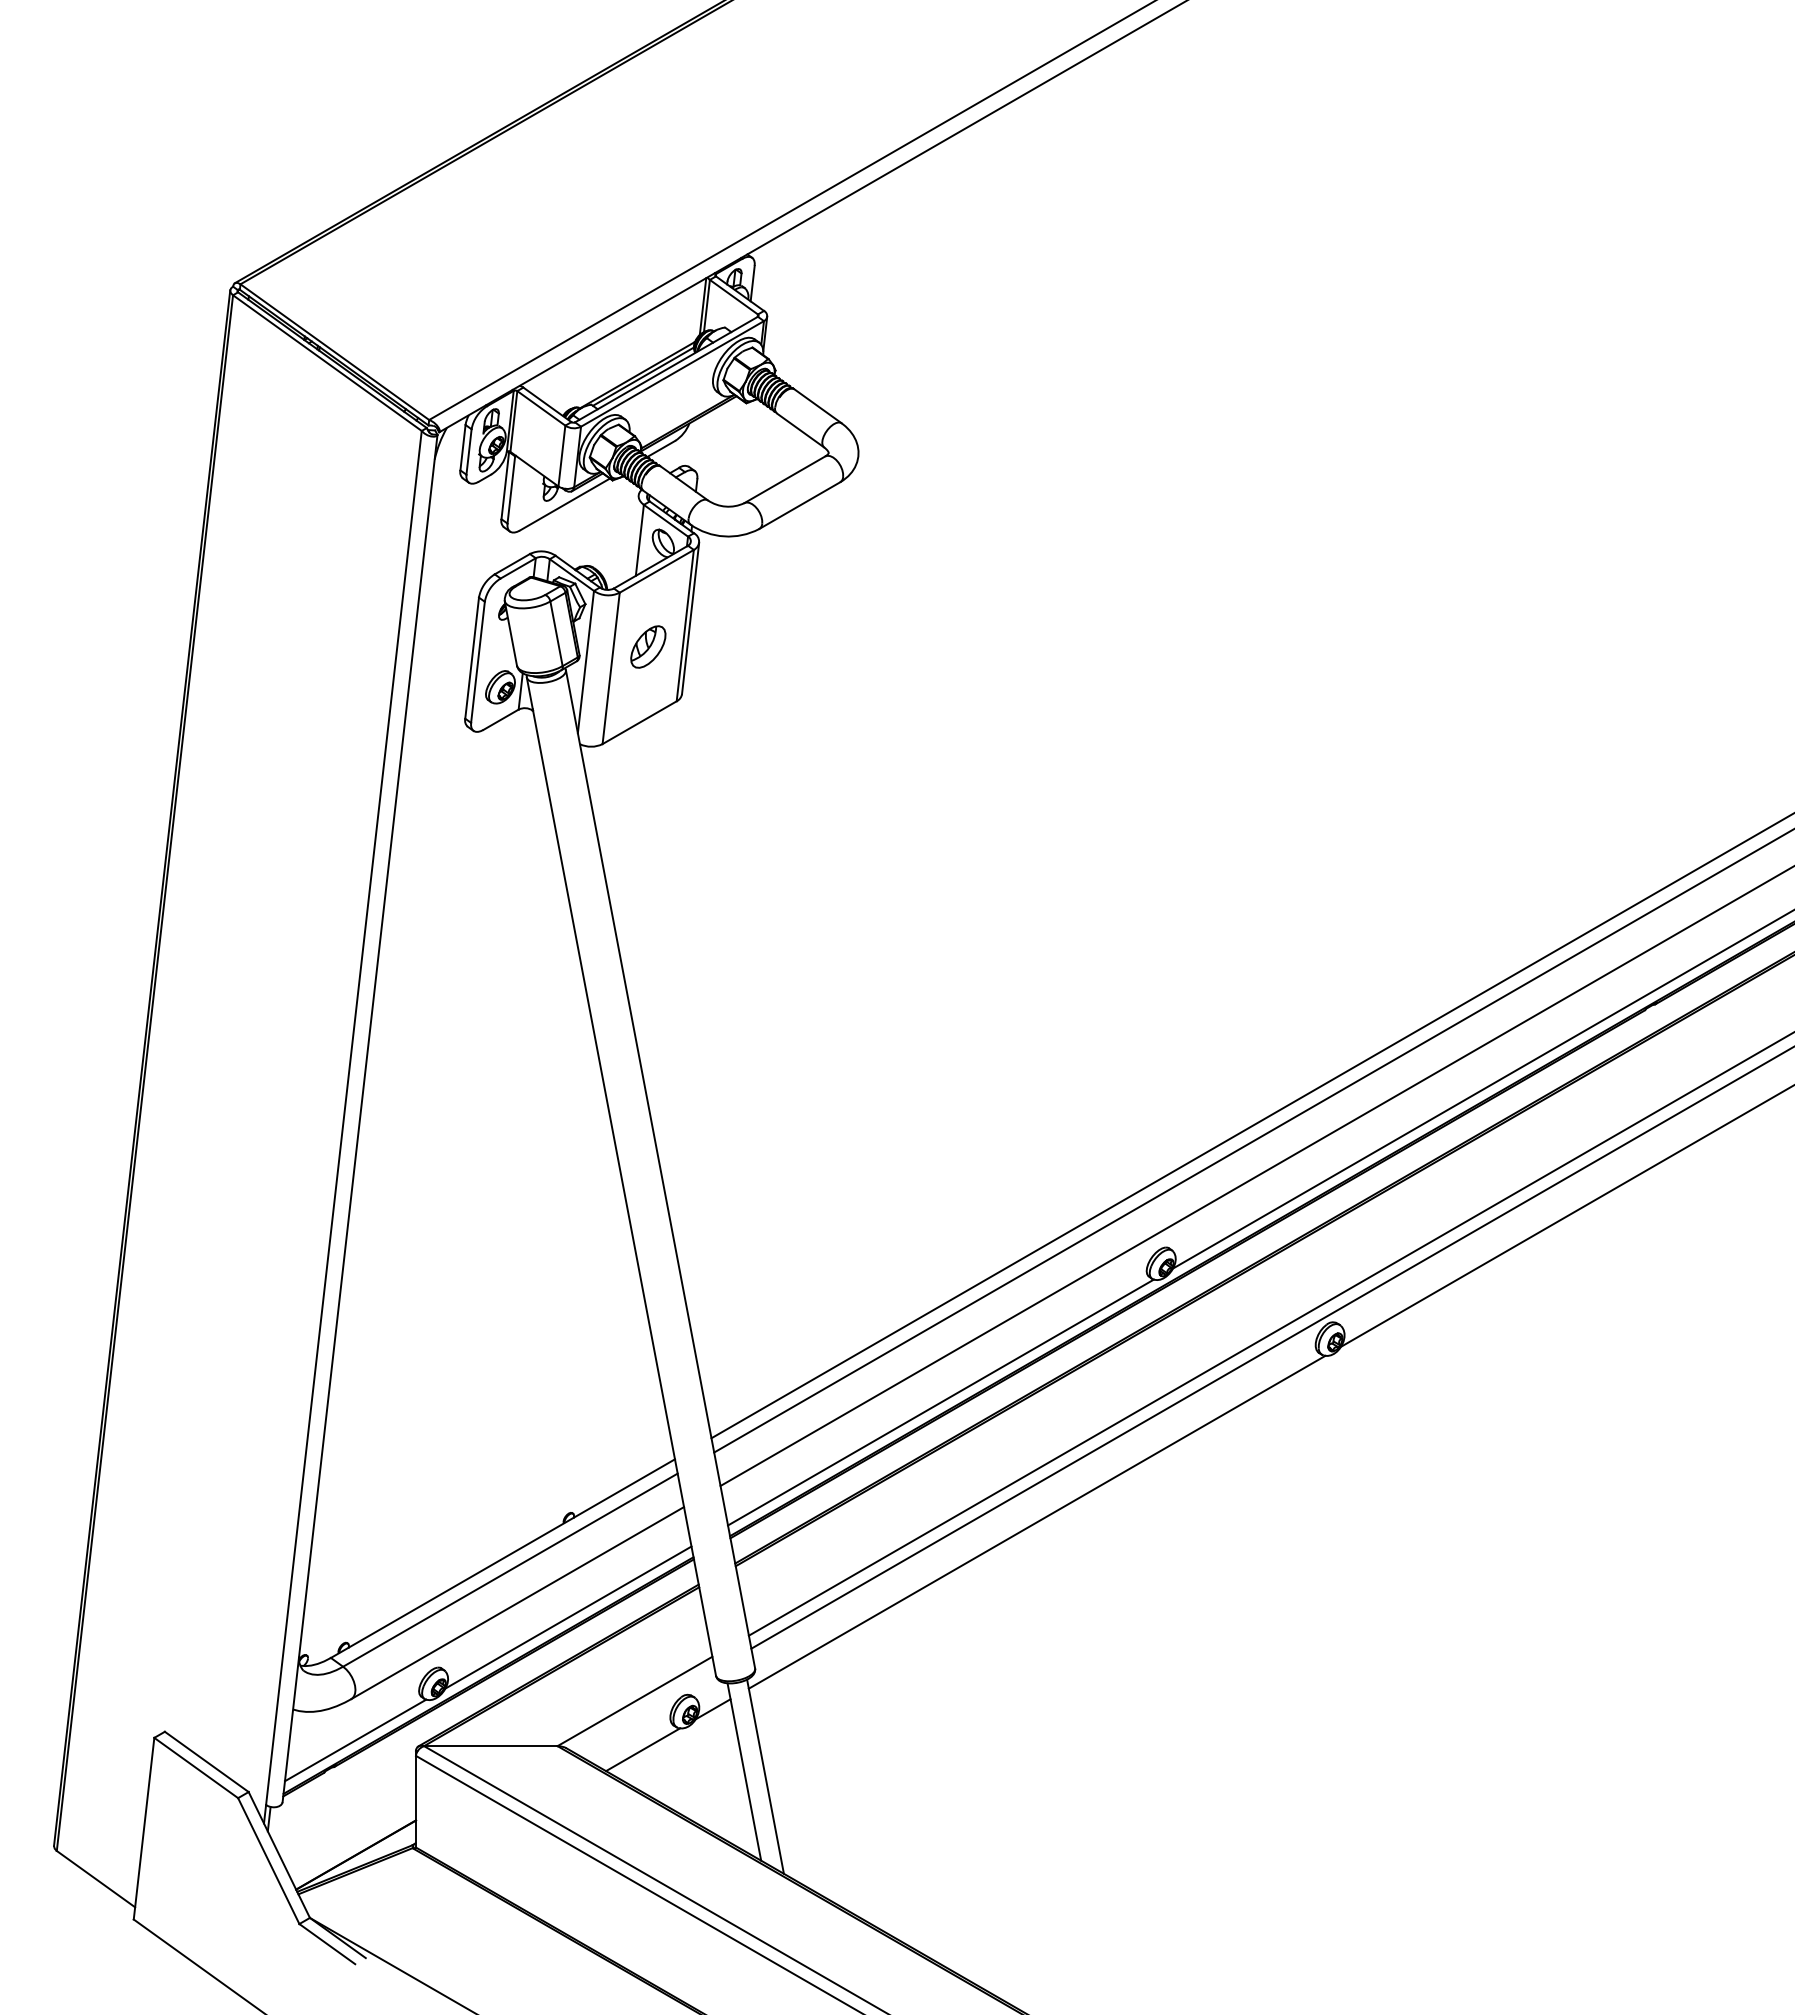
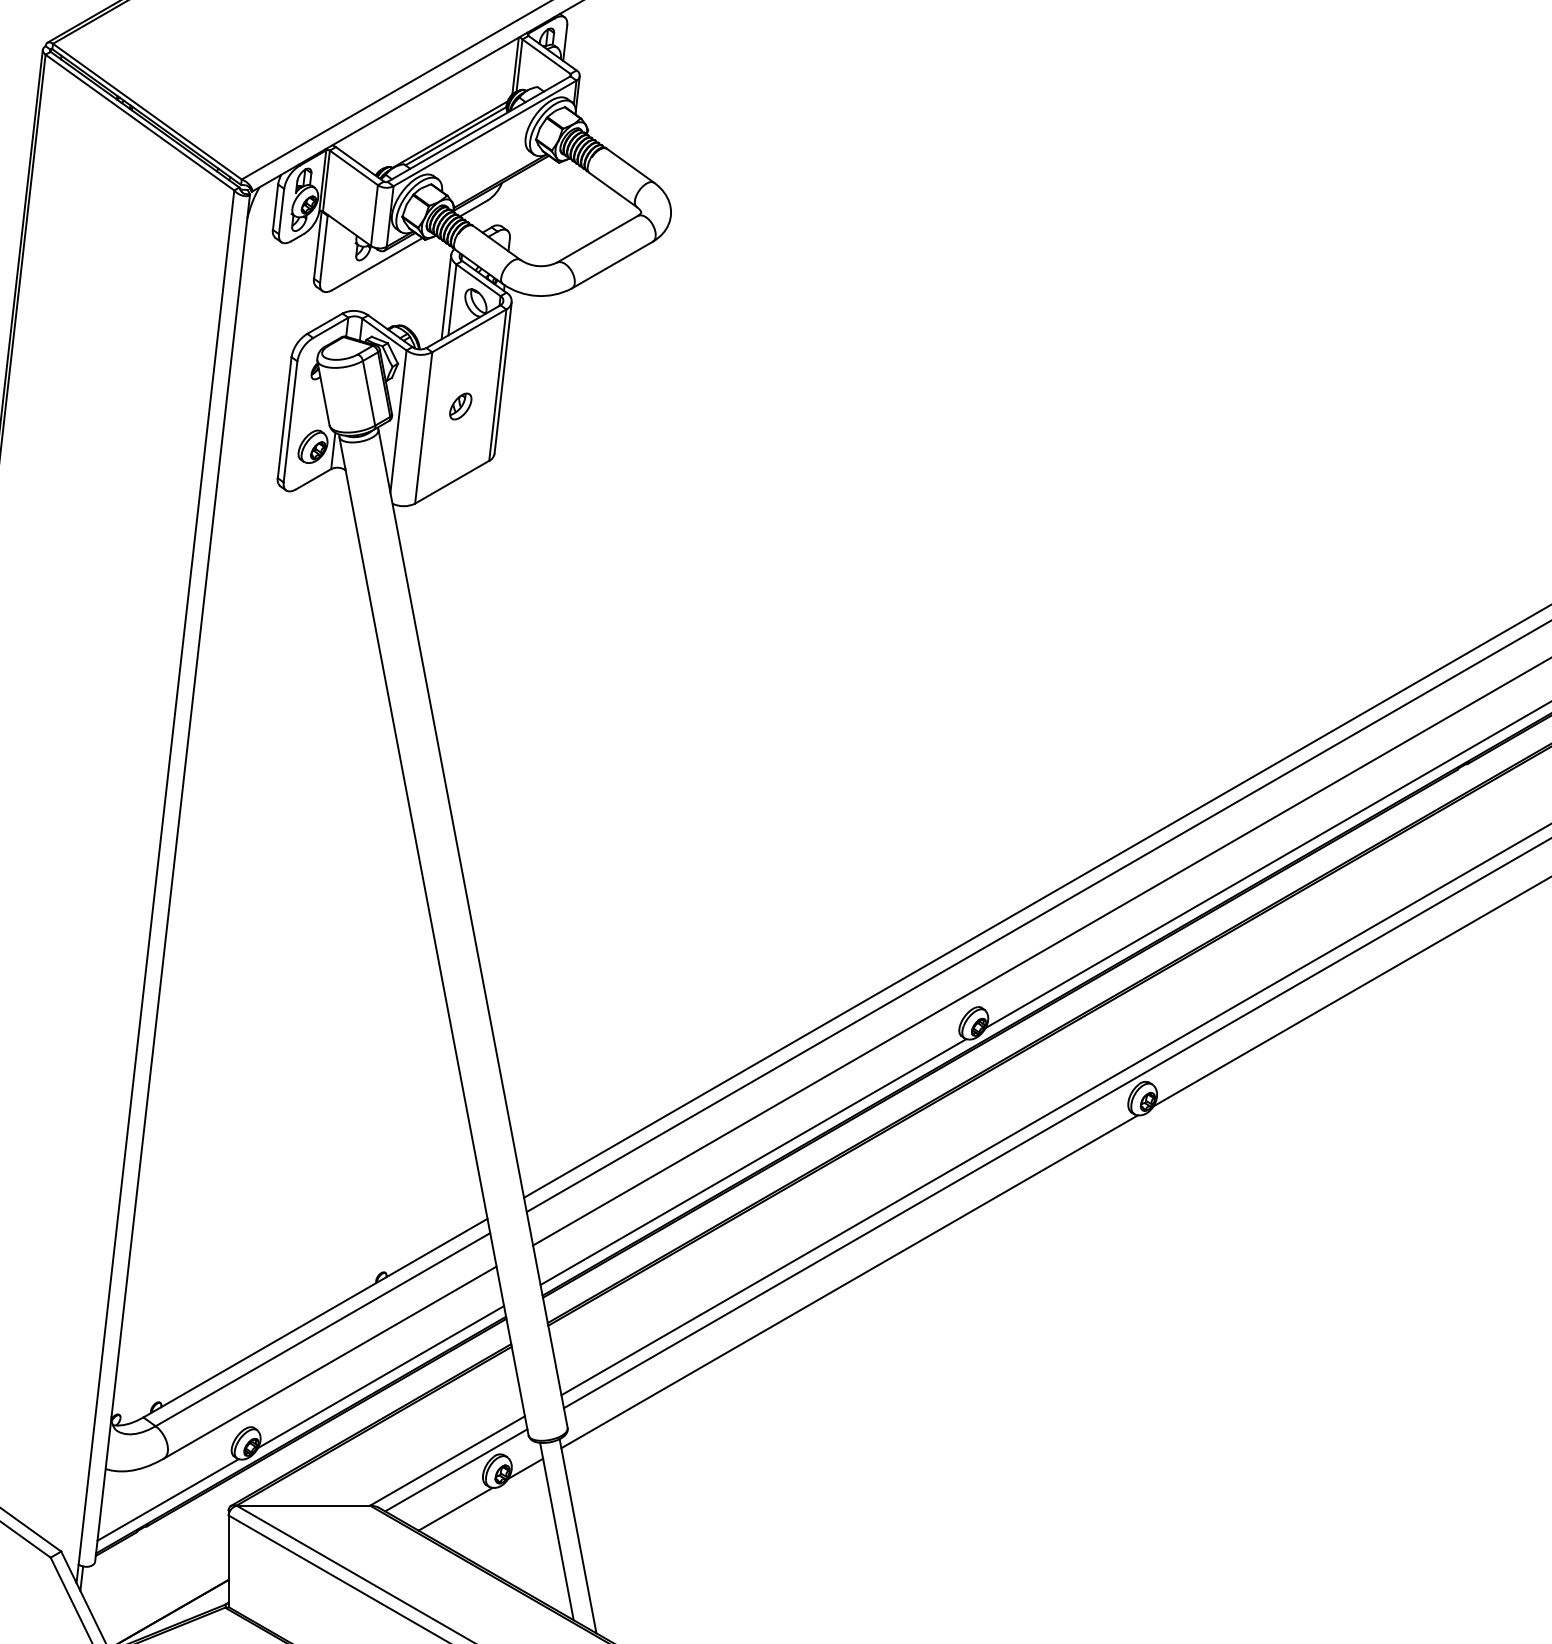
line: (633, 537) -> (446, 297), added
part: (647, 646) -> (460, 406), size x0.62
line: (643, 1710) -> (456, 1470), added

